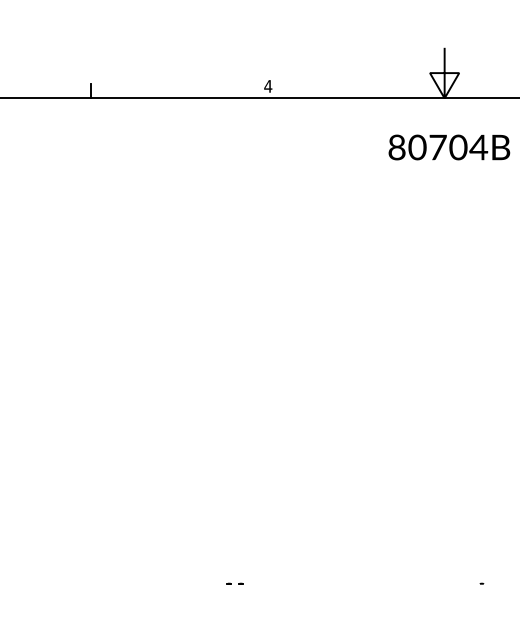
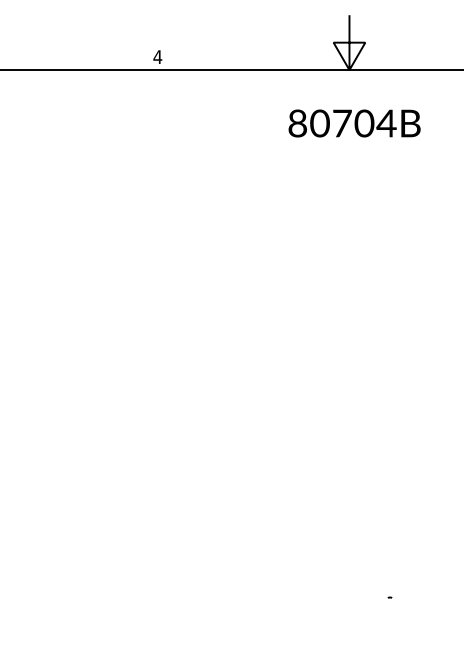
part: (234, 583) -> (121, 597), removed

